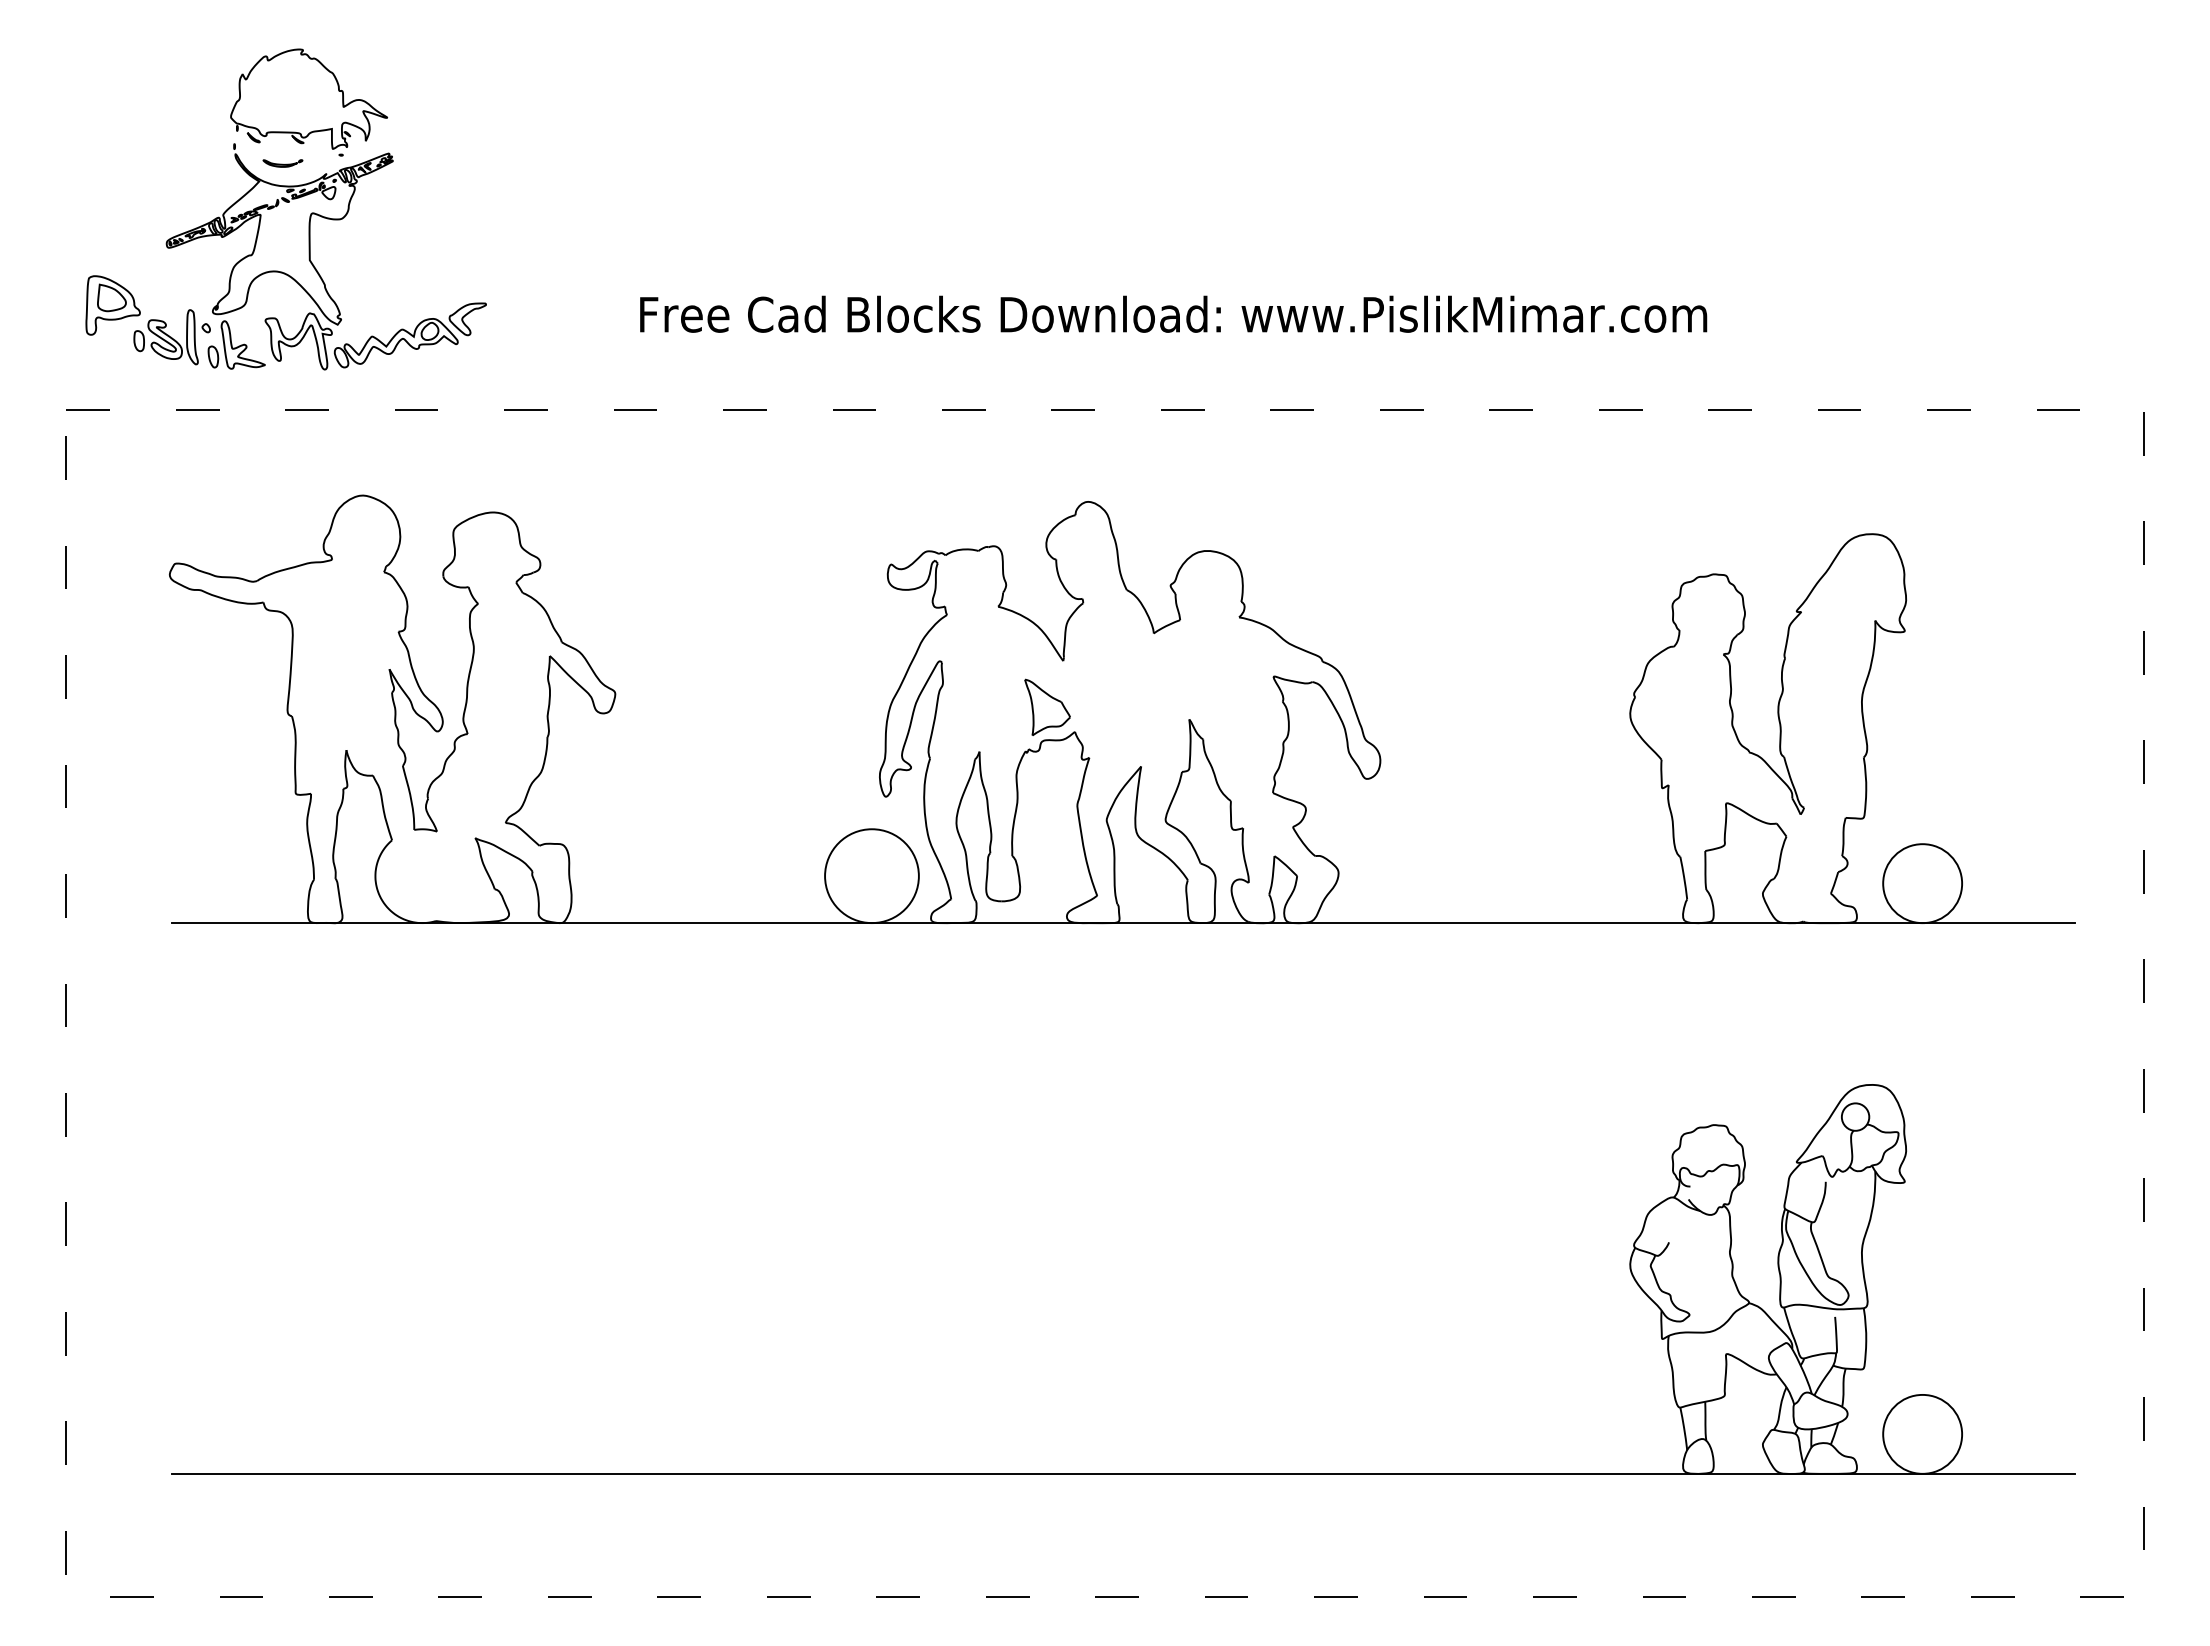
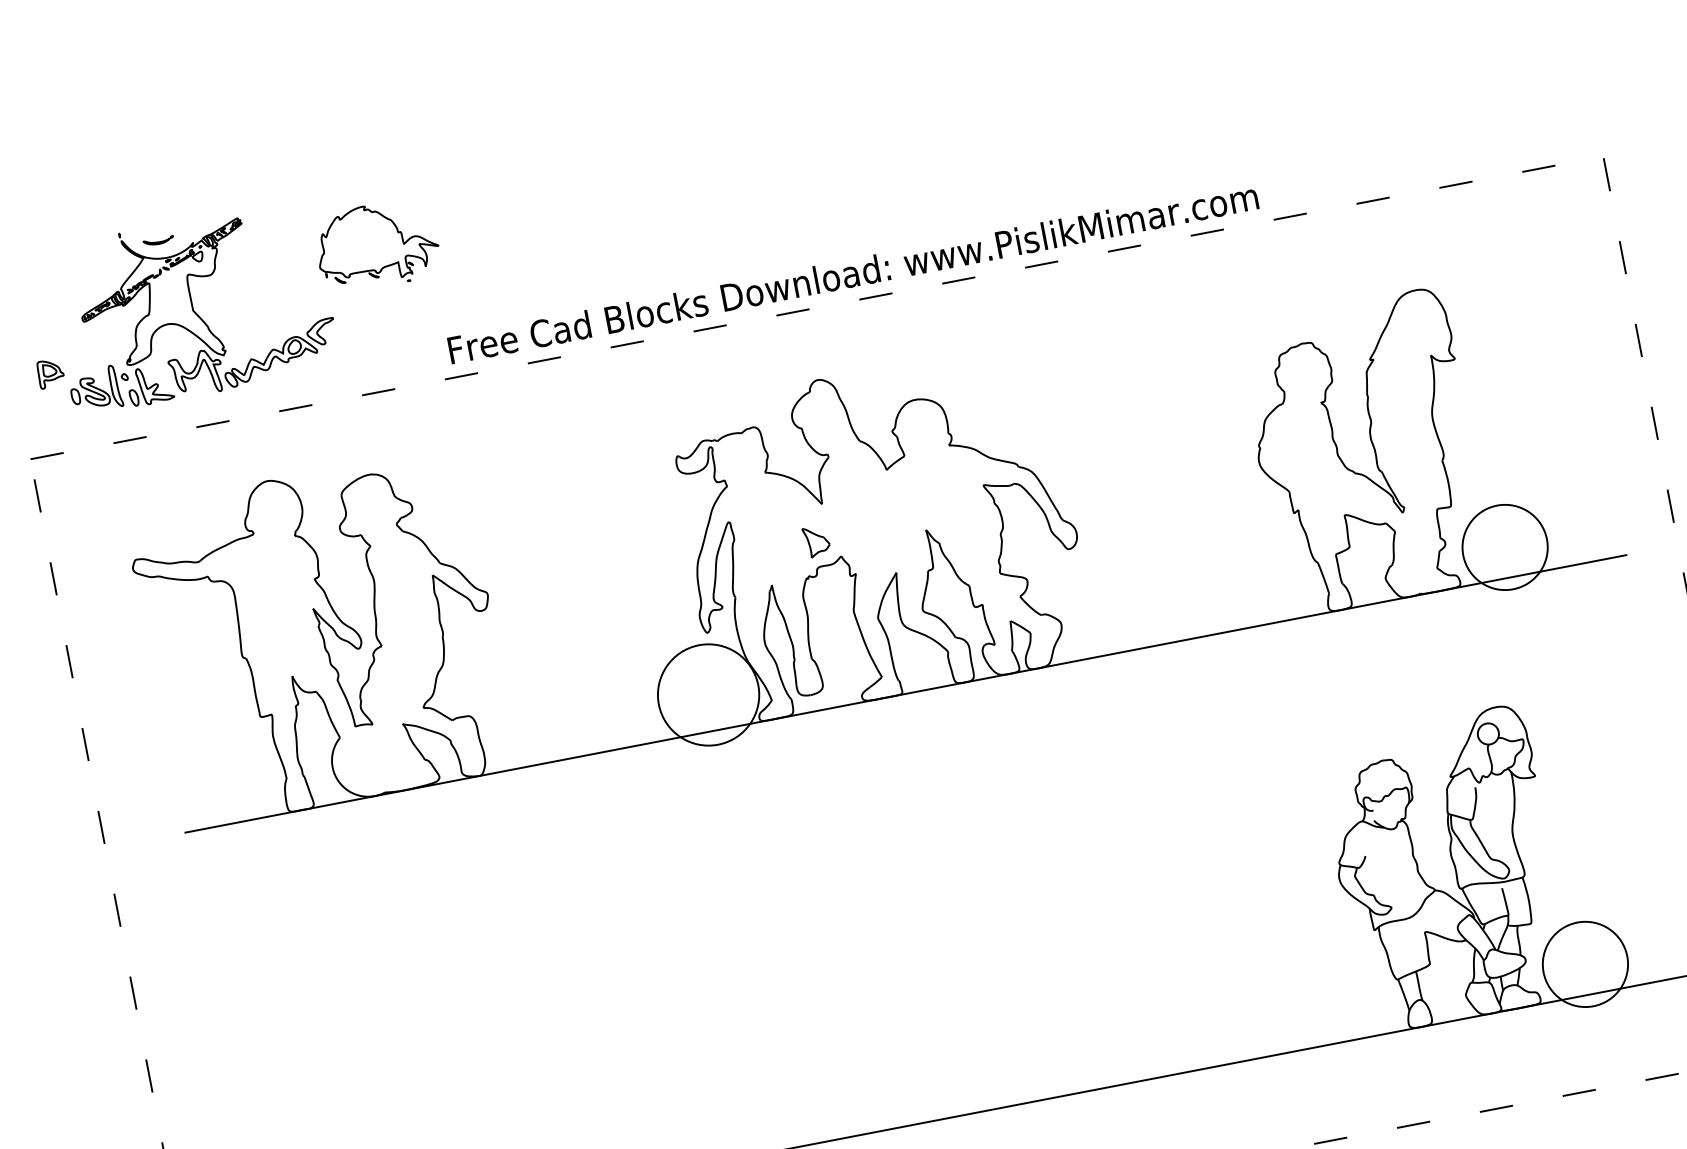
part: (308, 102) -> (376, 245), moved
part: (112, 305) -> (50, 373), size x0.6
text: (1173, 313) -> (852, 272), moved
part: (1047, 706) -> (816, 540), size x0.7
circle: (871, 876) -> (708, 695), size x1.4
circle: (1922, 883) -> (1505, 547), size x1.4
circle: (1922, 1433) -> (1585, 963), size x1.4

